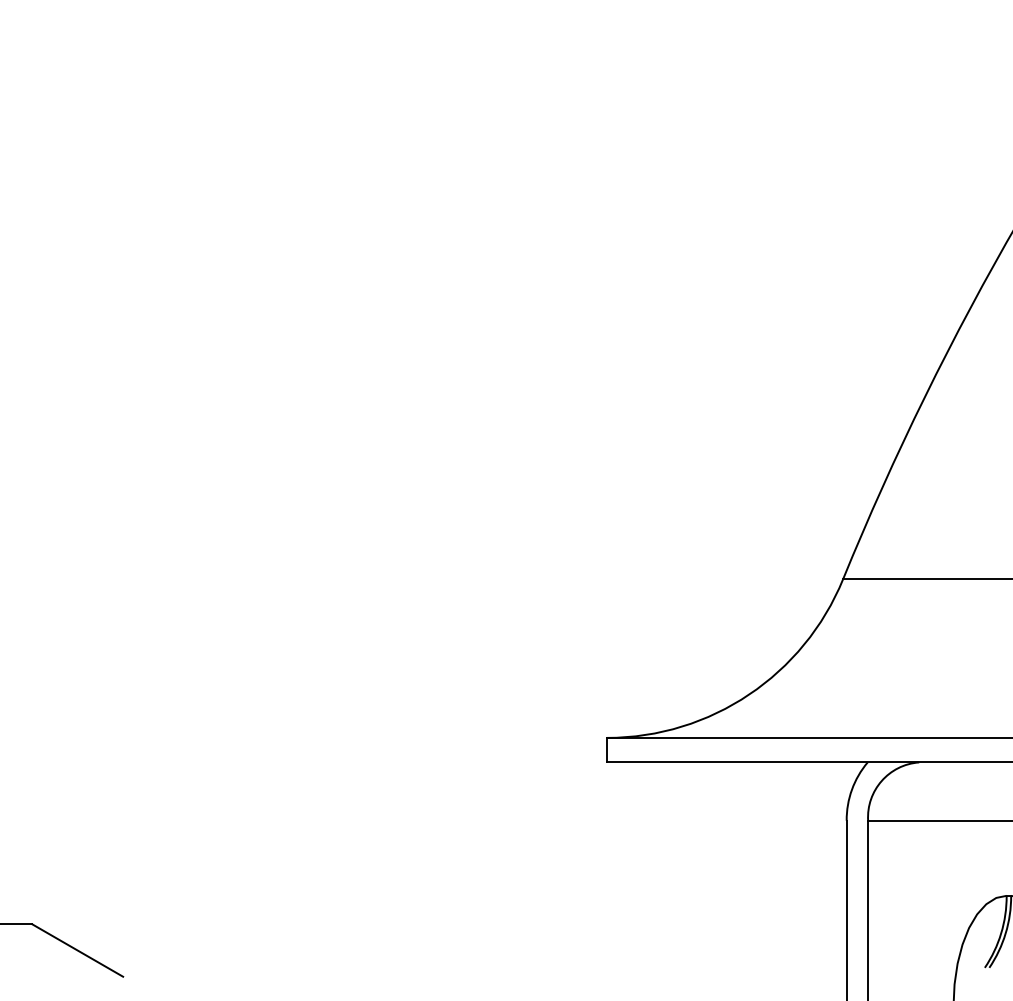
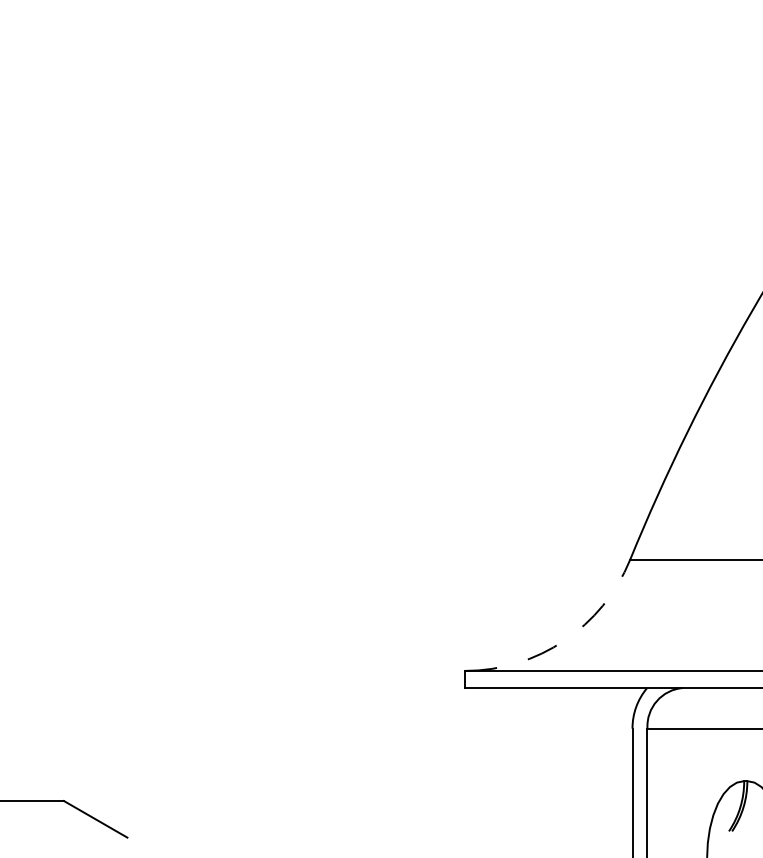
arc: (749, 694) -> (564, 640), solid -> dashed

